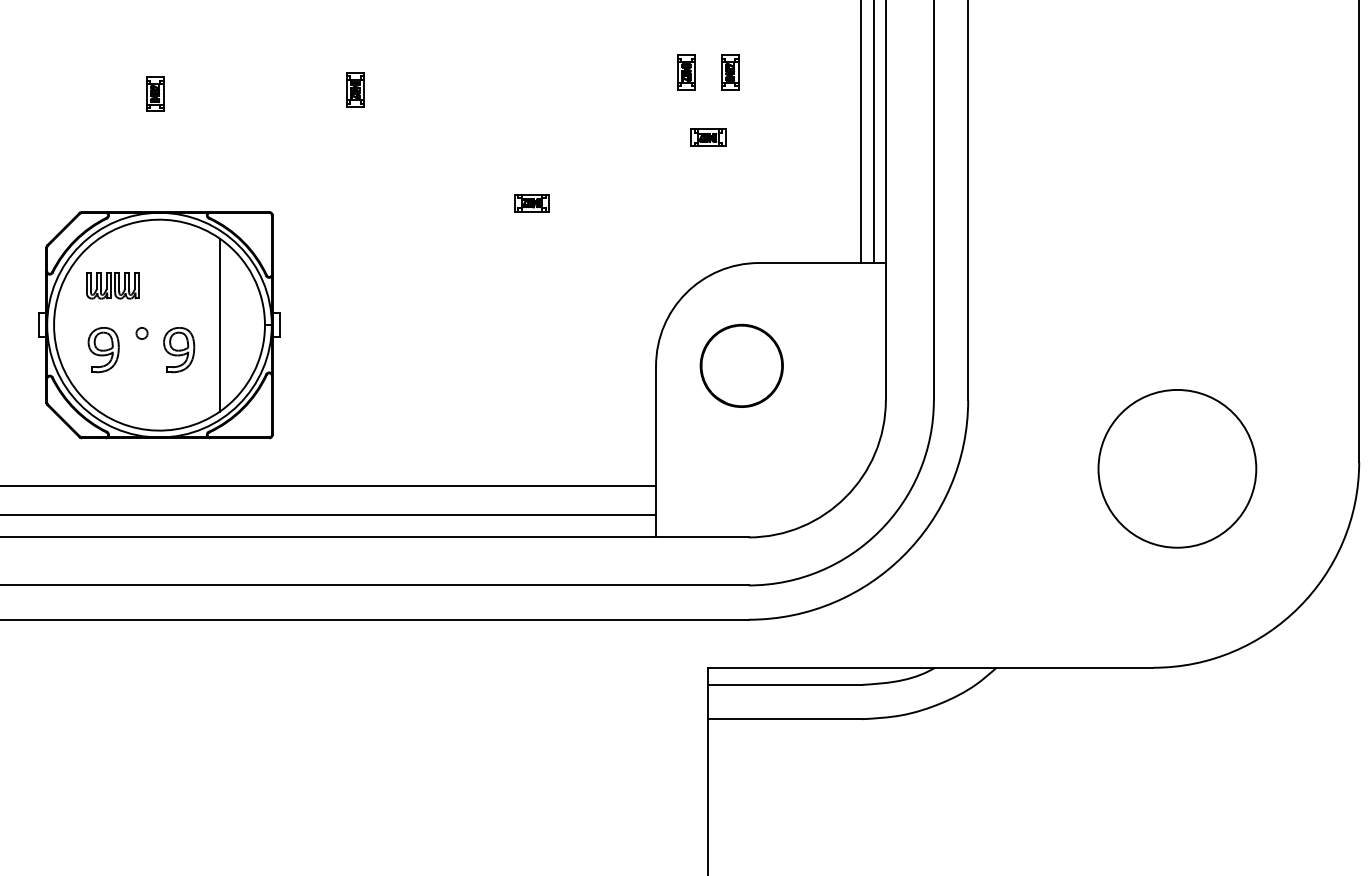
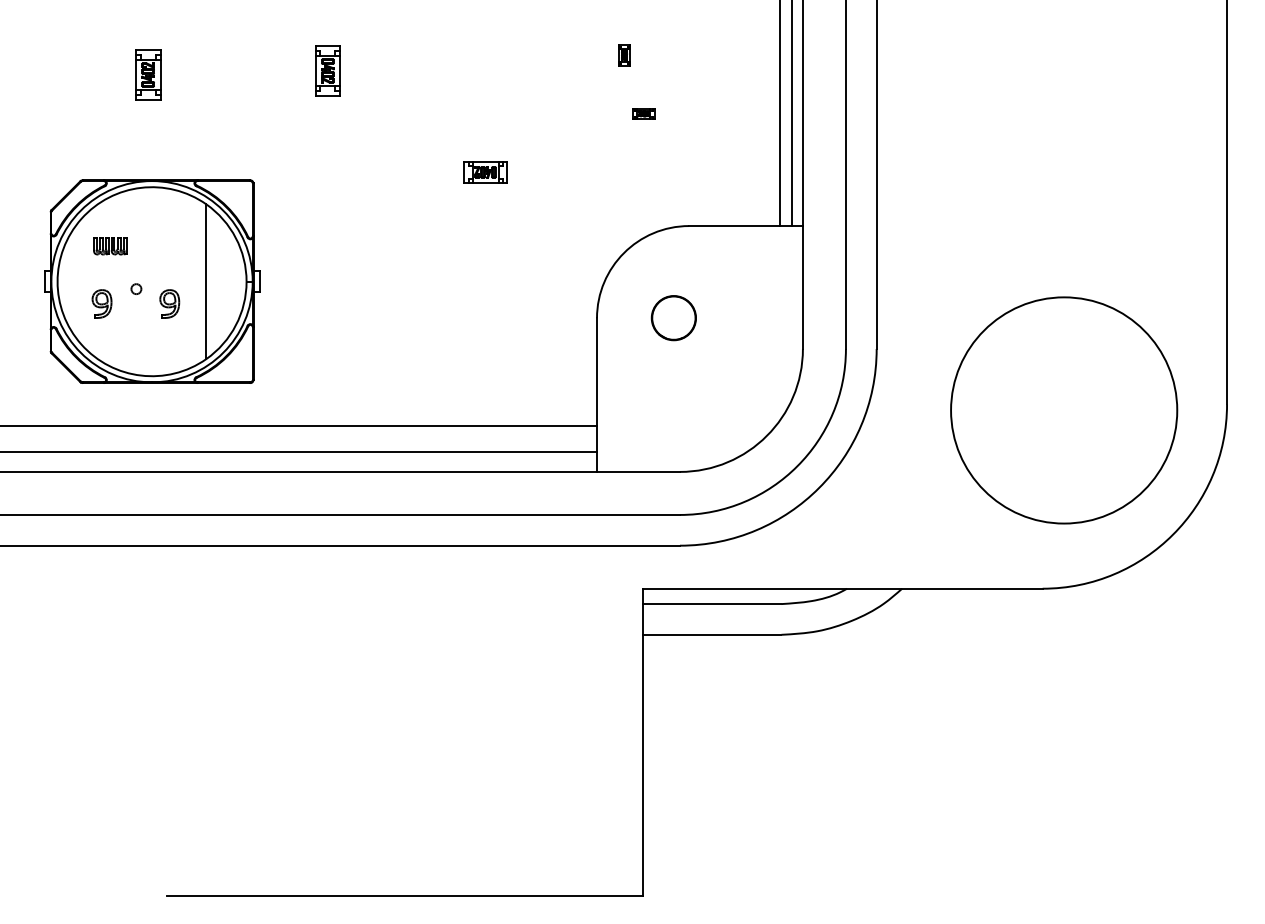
part: (686, 72) -> (624, 55), size x0.7
part: (730, 72) -> (663, 55), removed
part: (355, 89) -> (327, 70), size x1.6
part: (154, 93) -> (147, 74), size x1.6
part: (707, 137) -> (643, 113), size x0.7
part: (531, 203) -> (485, 172), size x1.4
part: (113, 285) -> (110, 246), size x0.7
part: (103, 349) -> (101, 303), size x0.7
part: (178, 349) -> (169, 303), size x0.7
circle: (741, 365) -> (673, 317), size x0.6
circle: (1176, 468) -> (1063, 410), size x1.6

